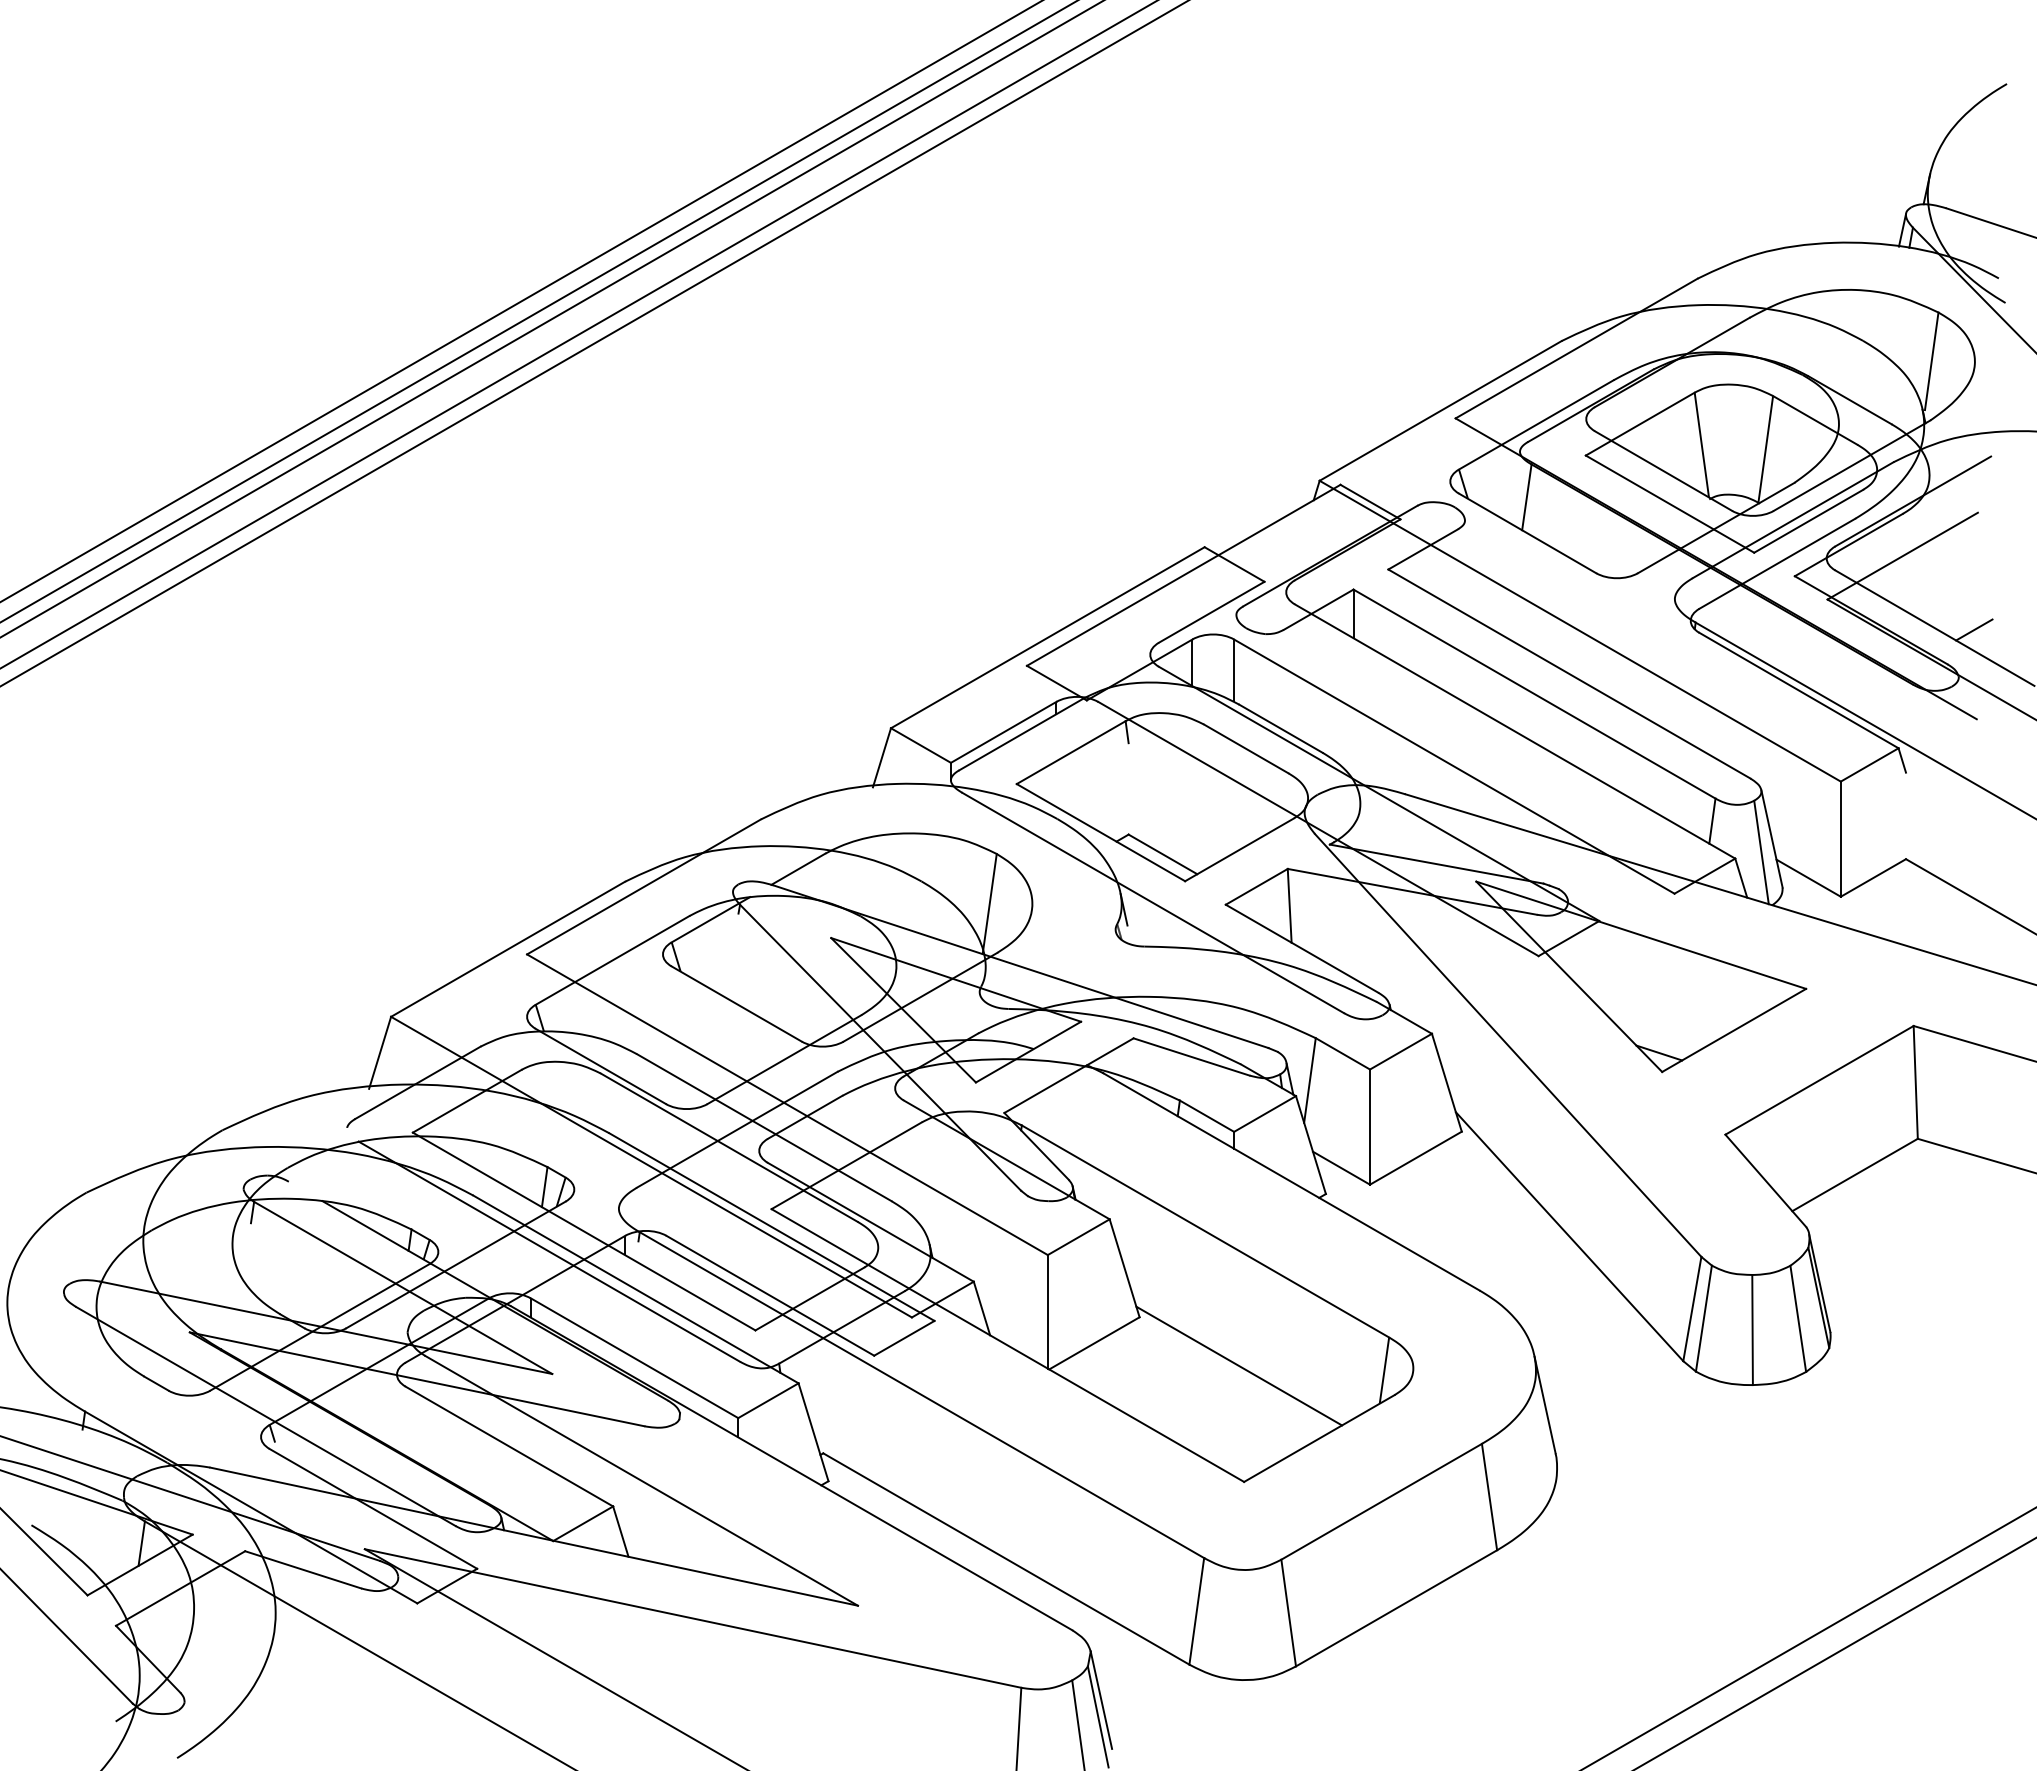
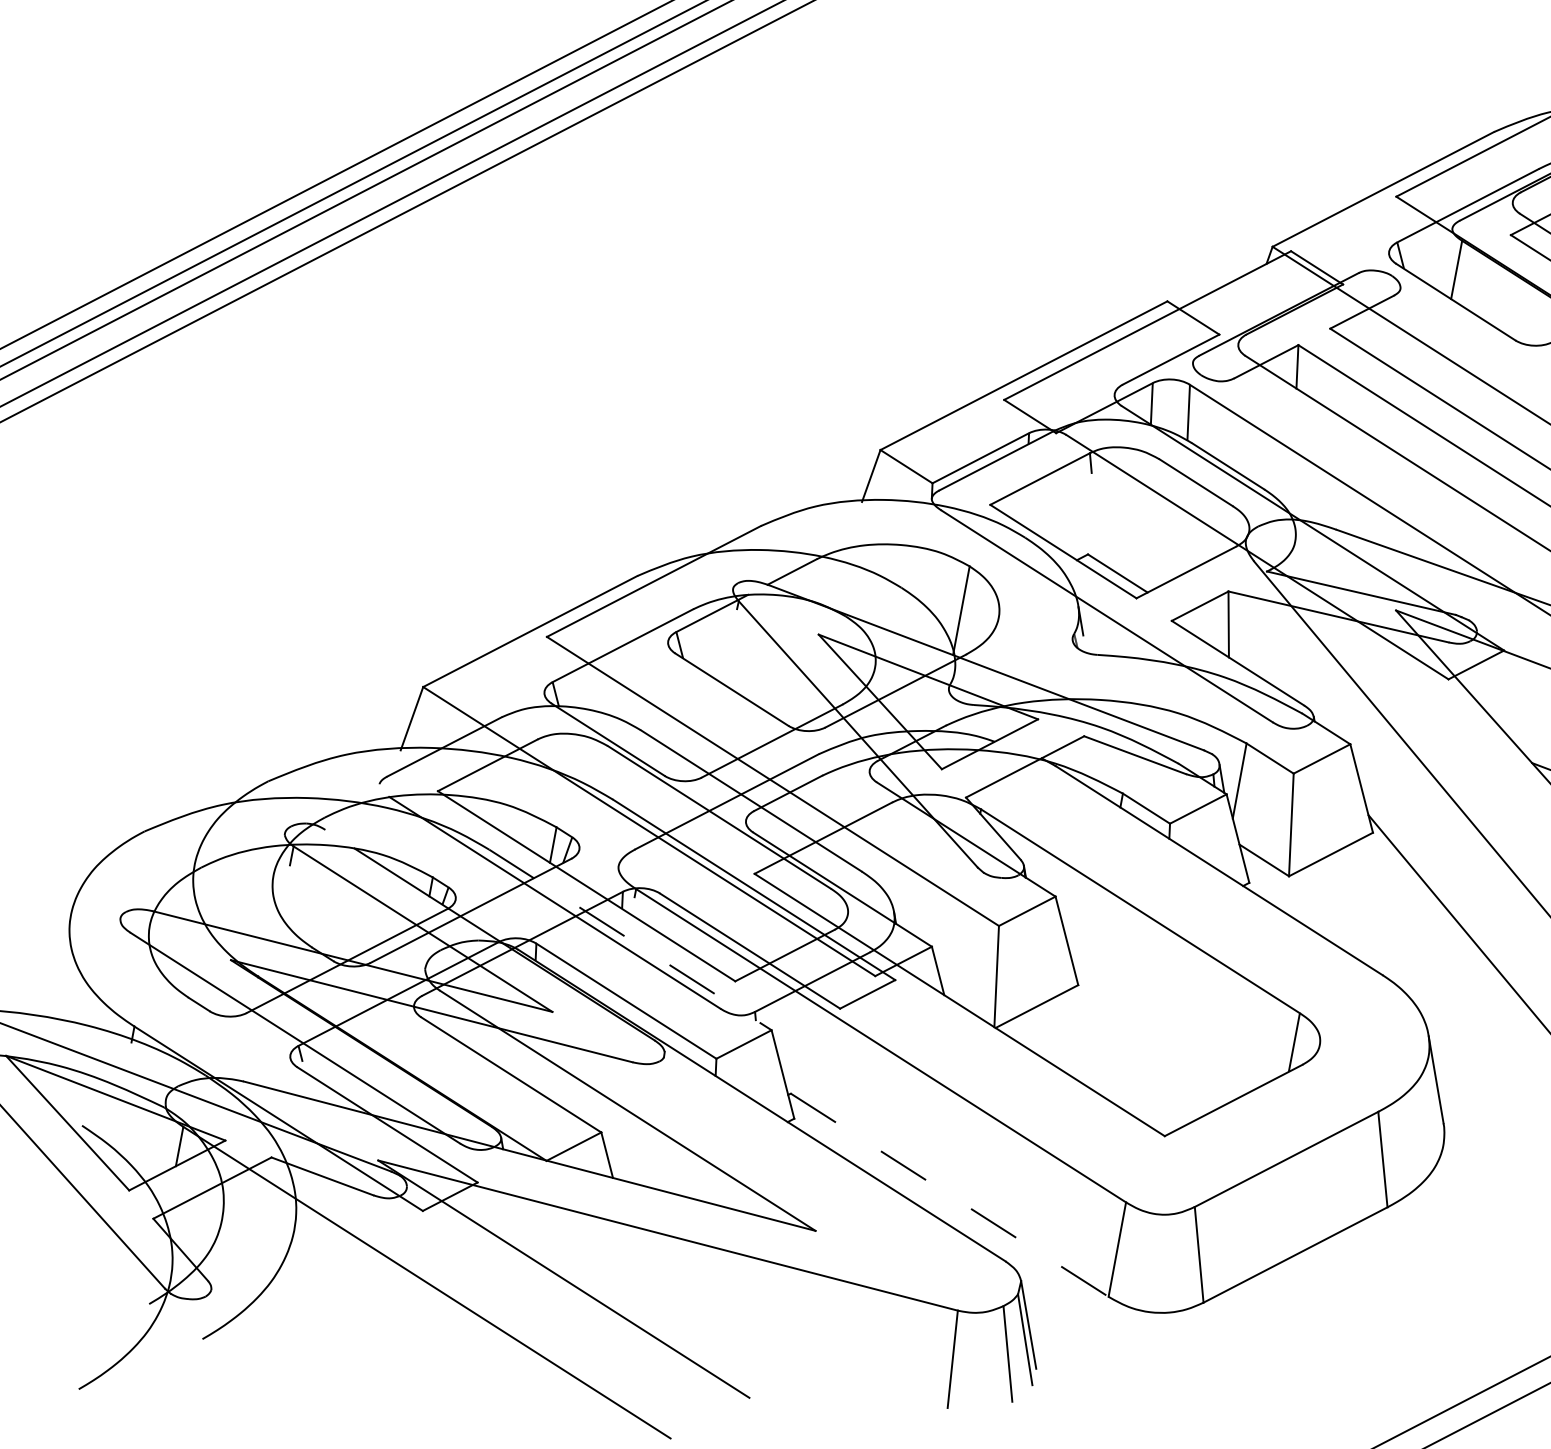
line: (635, 1289) -> (630, 939), solid -> dashed
line: (1239, 1365) -> (1165, 1032), removed
line: (1006, 1559) -> (949, 1195), solid -> dashed

